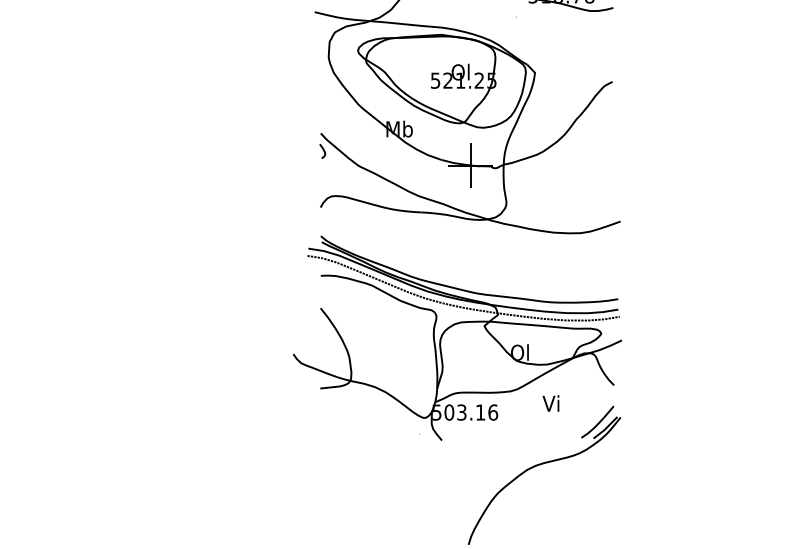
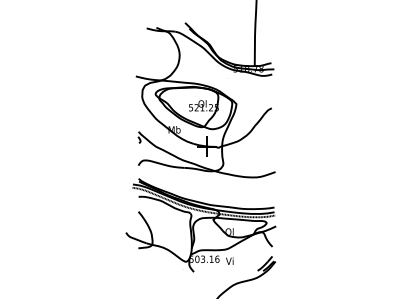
text: (550, 402) -> (229, 260), moved

